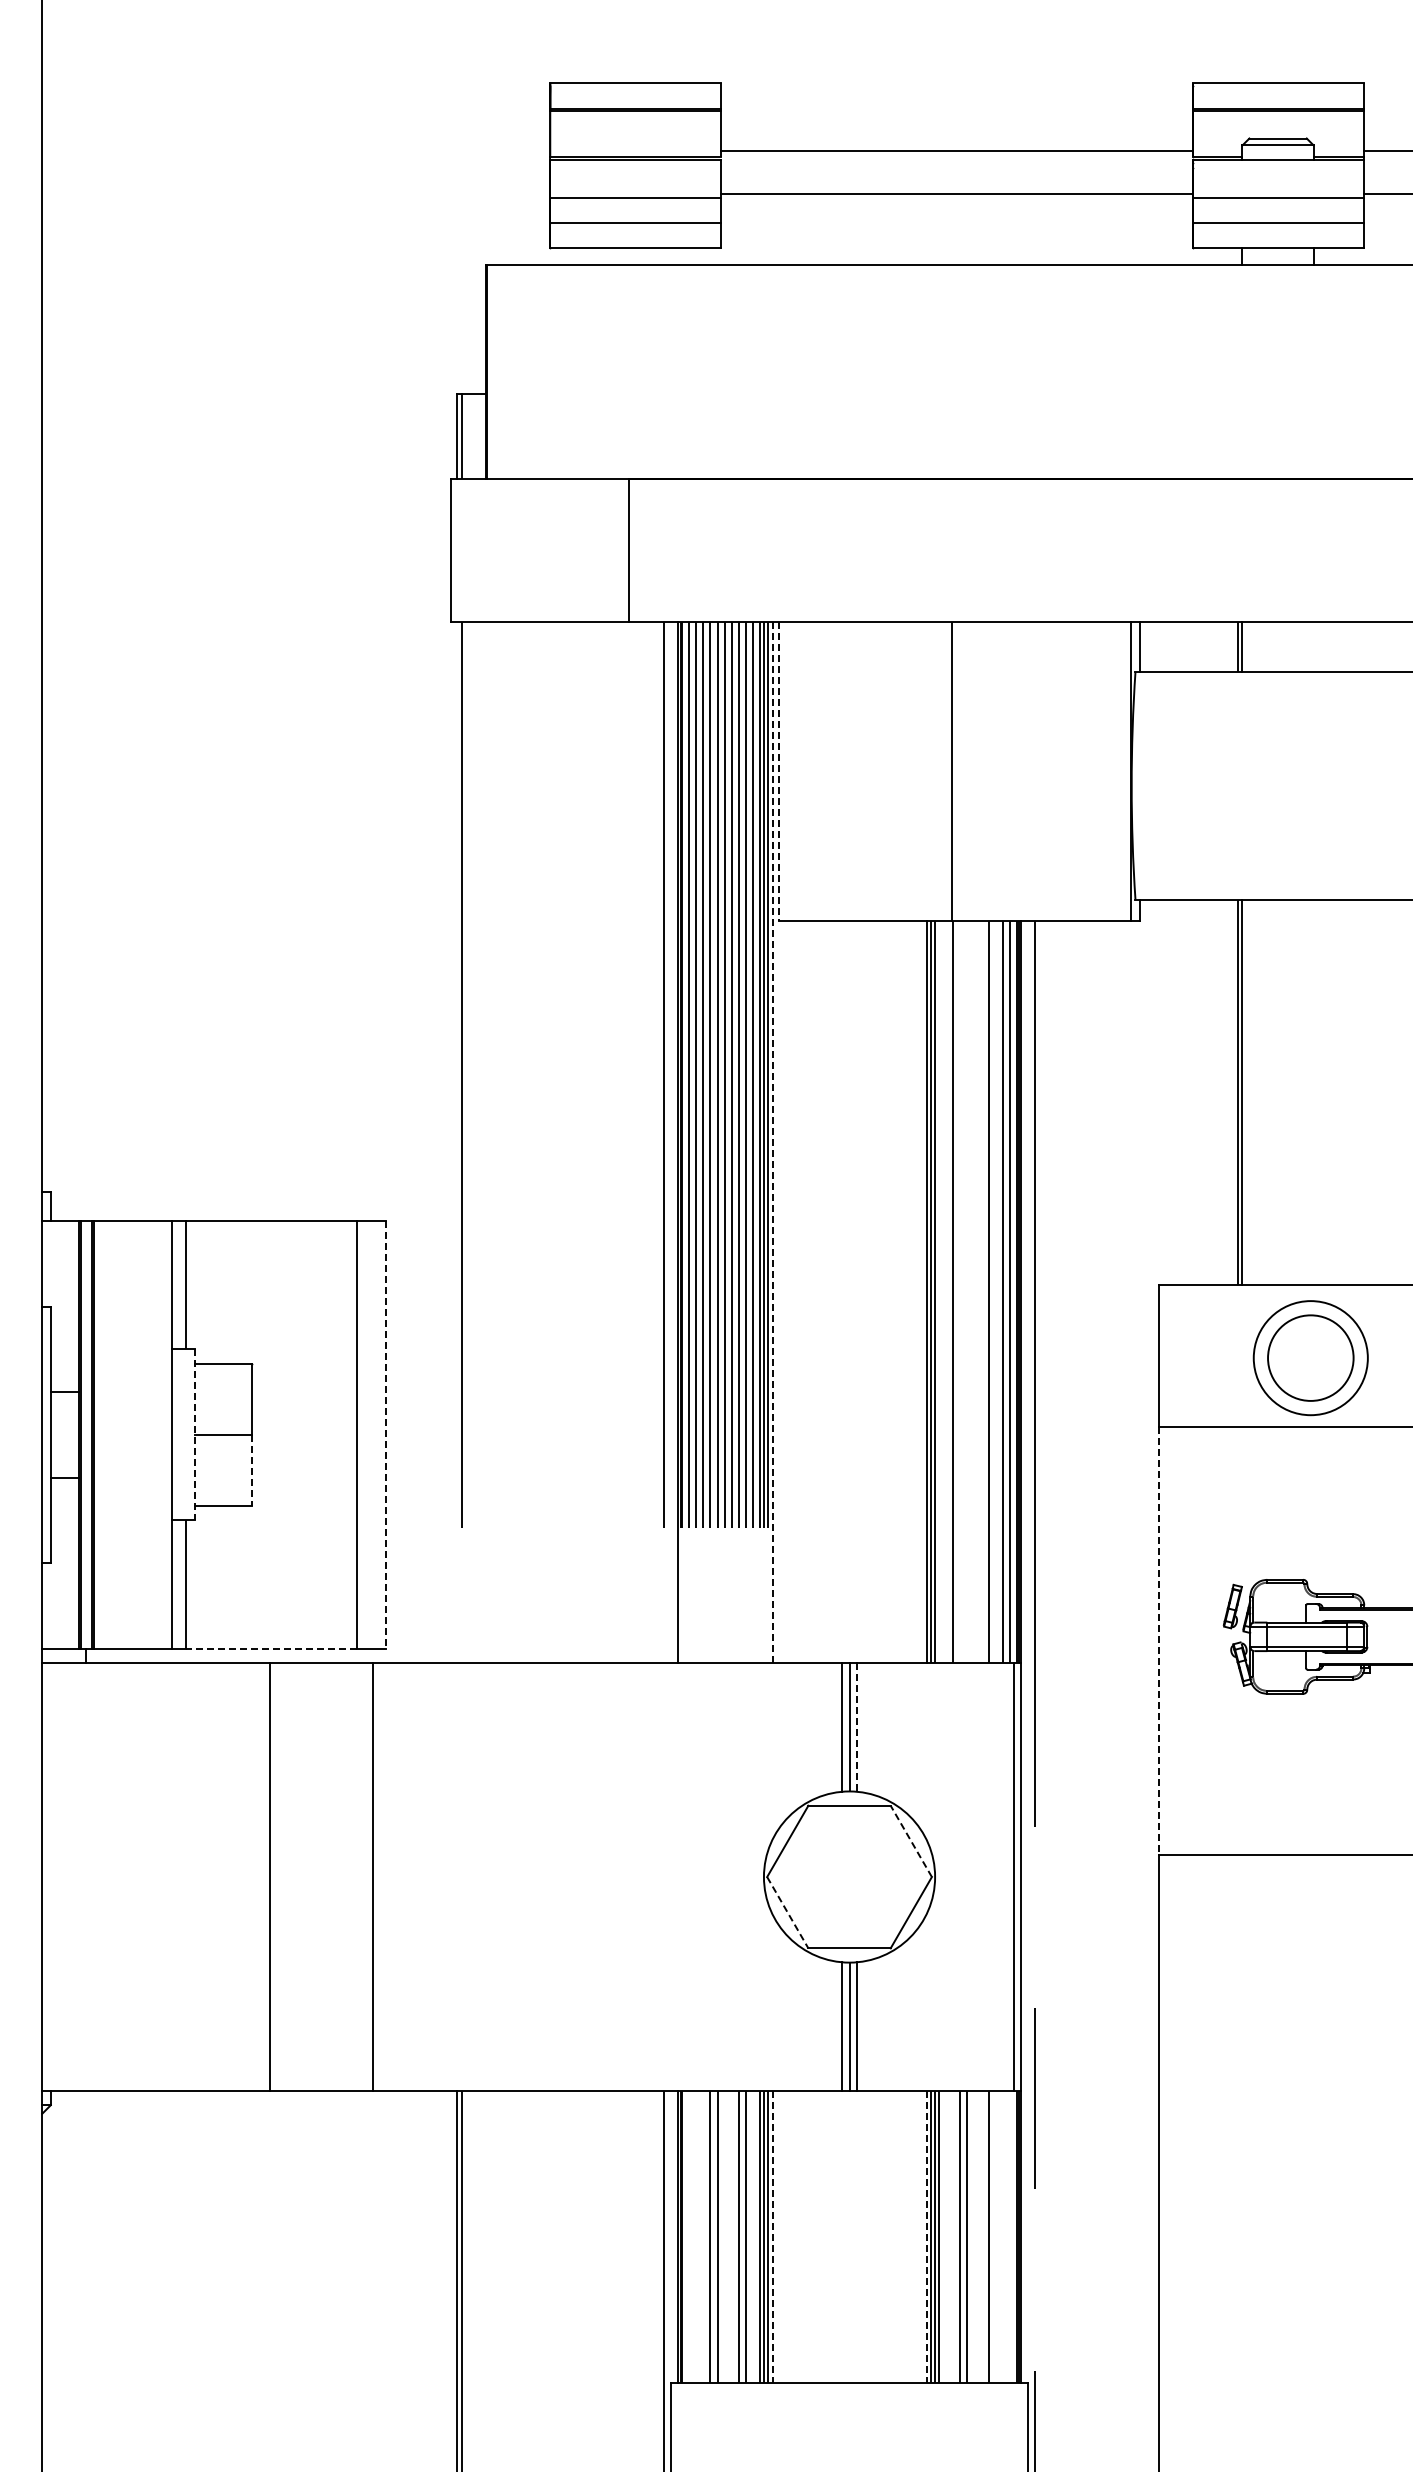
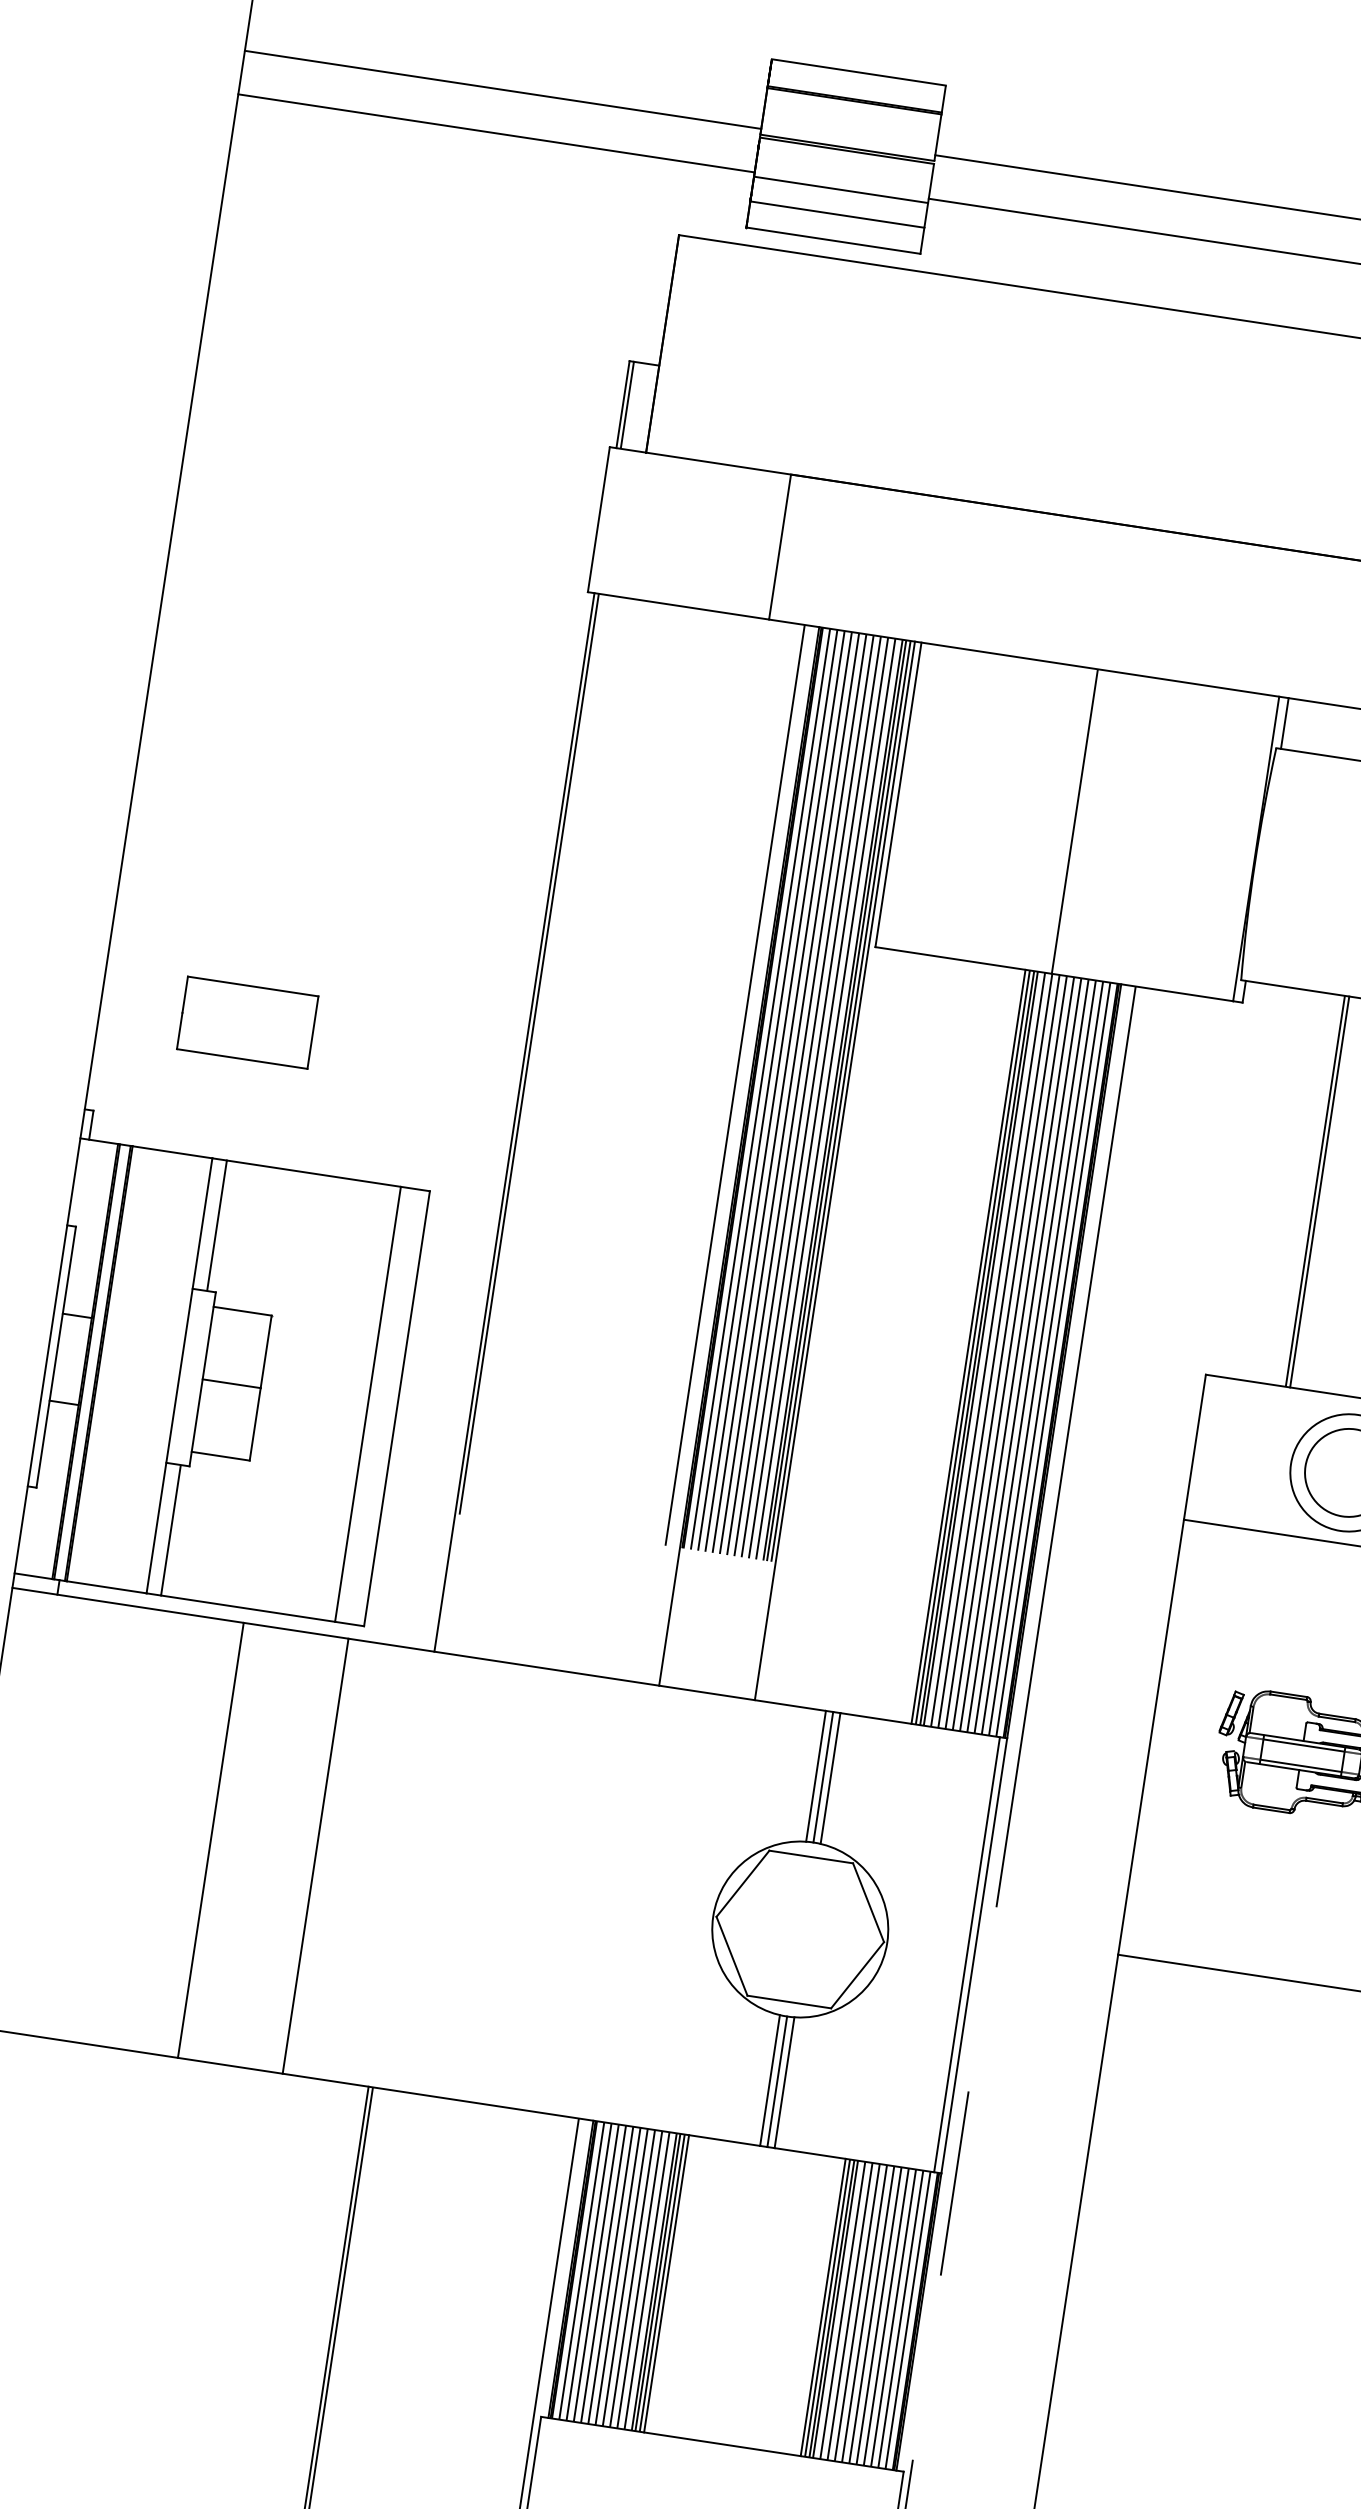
line: (296, 151) -> (503, 90), added
line: (296, 193) -> (496, 132), added
line: (778, 771) -> (898, 794), dashed -> solid
part: (185, 1085) -> (246, 1022), added
line: (457, 1142) -> (514, 1122), added
line: (772, 1142) -> (834, 1170), dashed -> solid
line: (938, 1292) -> (980, 1348), added
line: (945, 1292) -> (987, 1350), added
line: (960, 1292) -> (1002, 1352), added
line: (967, 1292) -> (1010, 1353), added
line: (974, 1292) -> (1017, 1354), added
line: (981, 1292) -> (1024, 1355), added
line: (995, 1292) -> (1038, 1357), added
line: (194, 1434) -> (202, 1378), dashed -> solid
line: (385, 1434) -> (396, 1408), dashed -> solid
line: (251, 1470) -> (254, 1424), dashed -> solid
line: (1158, 1641) -> (1150, 1737), dashed -> solid
line: (271, 1648) -> (247, 1608), dashed -> solid
line: (856, 1727) -> (830, 1778), dashed -> solid
line: (911, 1840) -> (868, 1901), dashed -> solid
line: (788, 1913) -> (732, 1957), dashed -> solid
line: (689, 2236) -> (582, 2270), added
line: (696, 2236) -> (589, 2271), added
line: (703, 2236) -> (596, 2272), added
line: (724, 2236) -> (617, 2275), added
line: (731, 2236) -> (625, 2276), added
line: (753, 2236) -> (647, 2280), added
line: (945, 2236) -> (842, 2309), added
line: (952, 2236) -> (849, 2310), added
line: (974, 2236) -> (872, 2314), added
line: (981, 2236) -> (879, 2315), added
line: (995, 2236) -> (893, 2317), added
line: (1002, 2236) -> (900, 2318), added
line: (1010, 2236) -> (908, 2319), added
line: (772, 2237) -> (666, 2284), dashed -> solid
line: (926, 2237) -> (823, 2307), dashed -> solid

